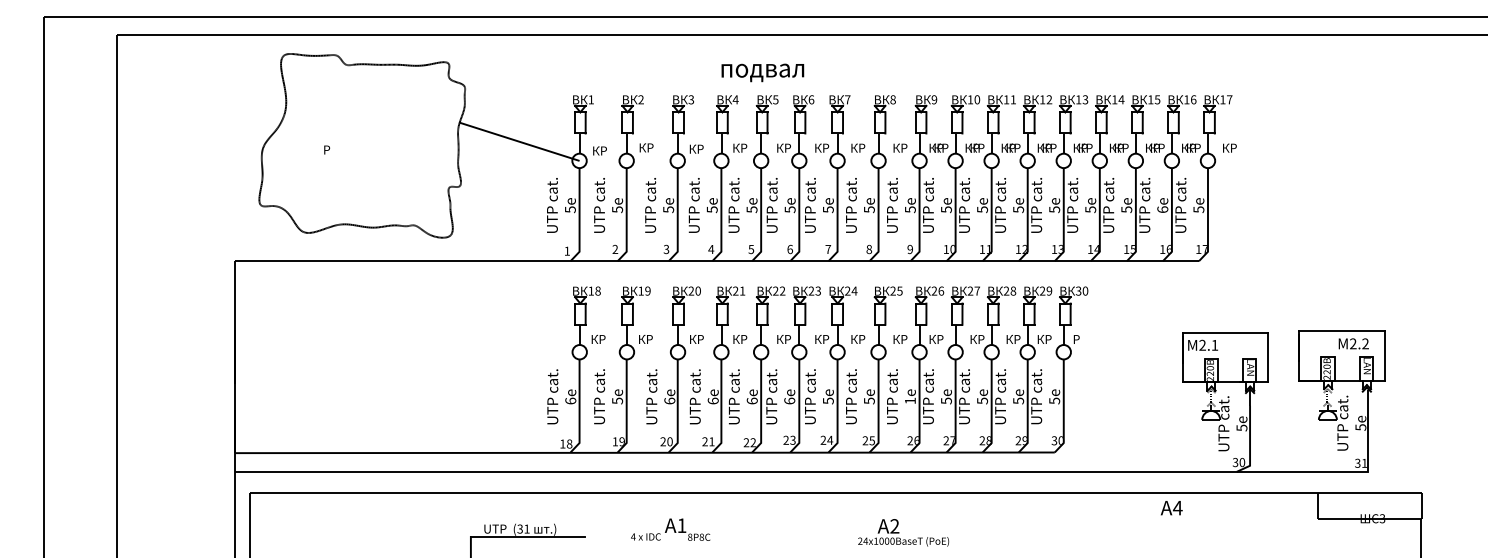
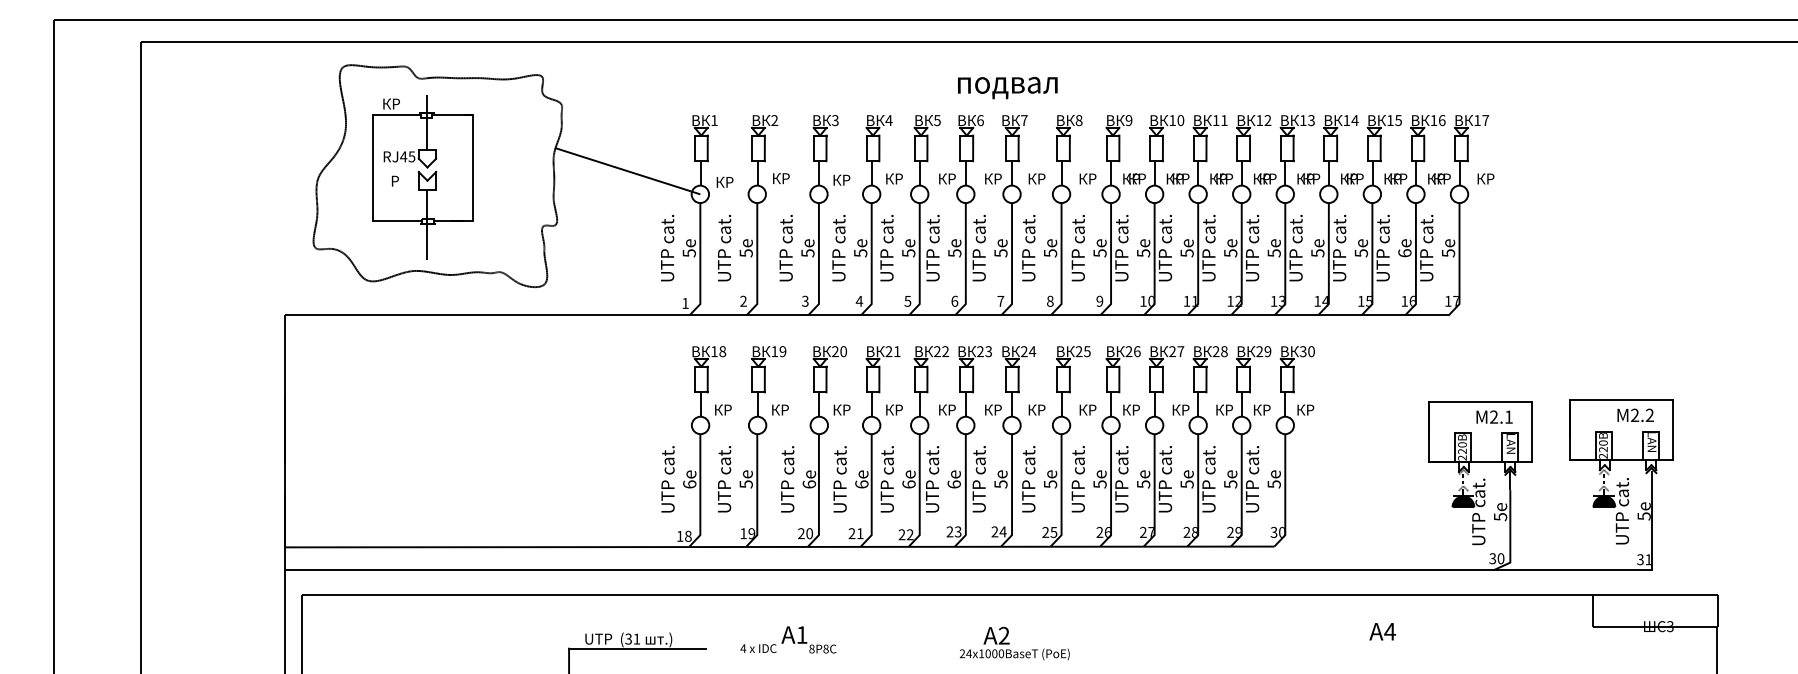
text: (762, 73) -> (1007, 88), moved
part: (349, 146) -> (422, 177), added
text: (1081, 339) -> (1306, 409), Р -> КР
text: (1203, 344) -> (1494, 416), moved
text: (909, 401) -> (1099, 484), 1e -> 5e
fill: (1211, 415) -> (1463, 501), added
fill: (1328, 415) -> (1604, 501), added
text: (1171, 507) -> (1382, 631), moved
text: (670, 529) -> (788, 639), moved
text: (903, 532) -> (1014, 643), moved

